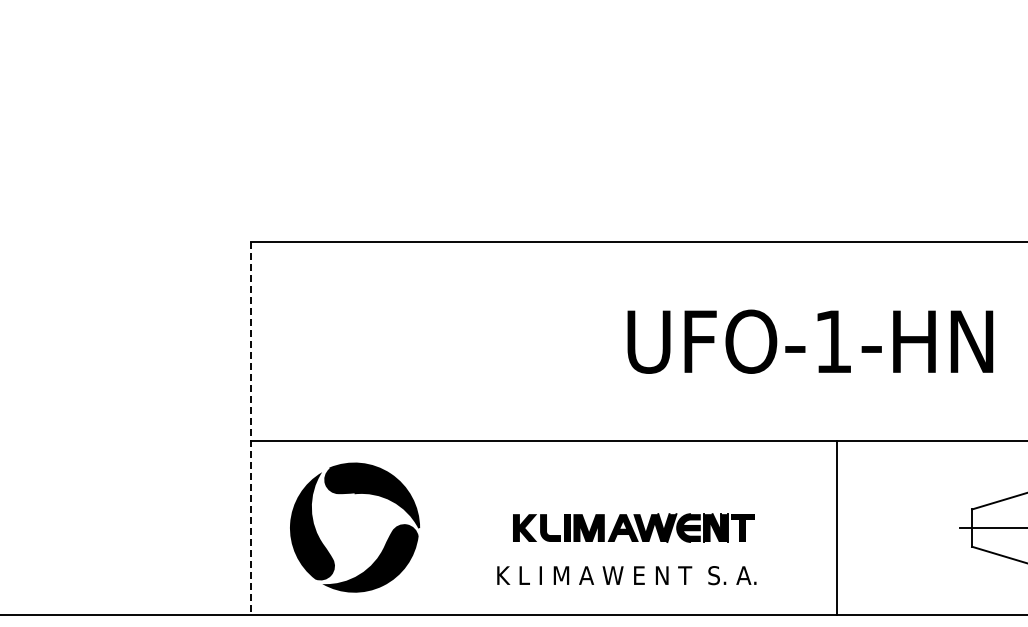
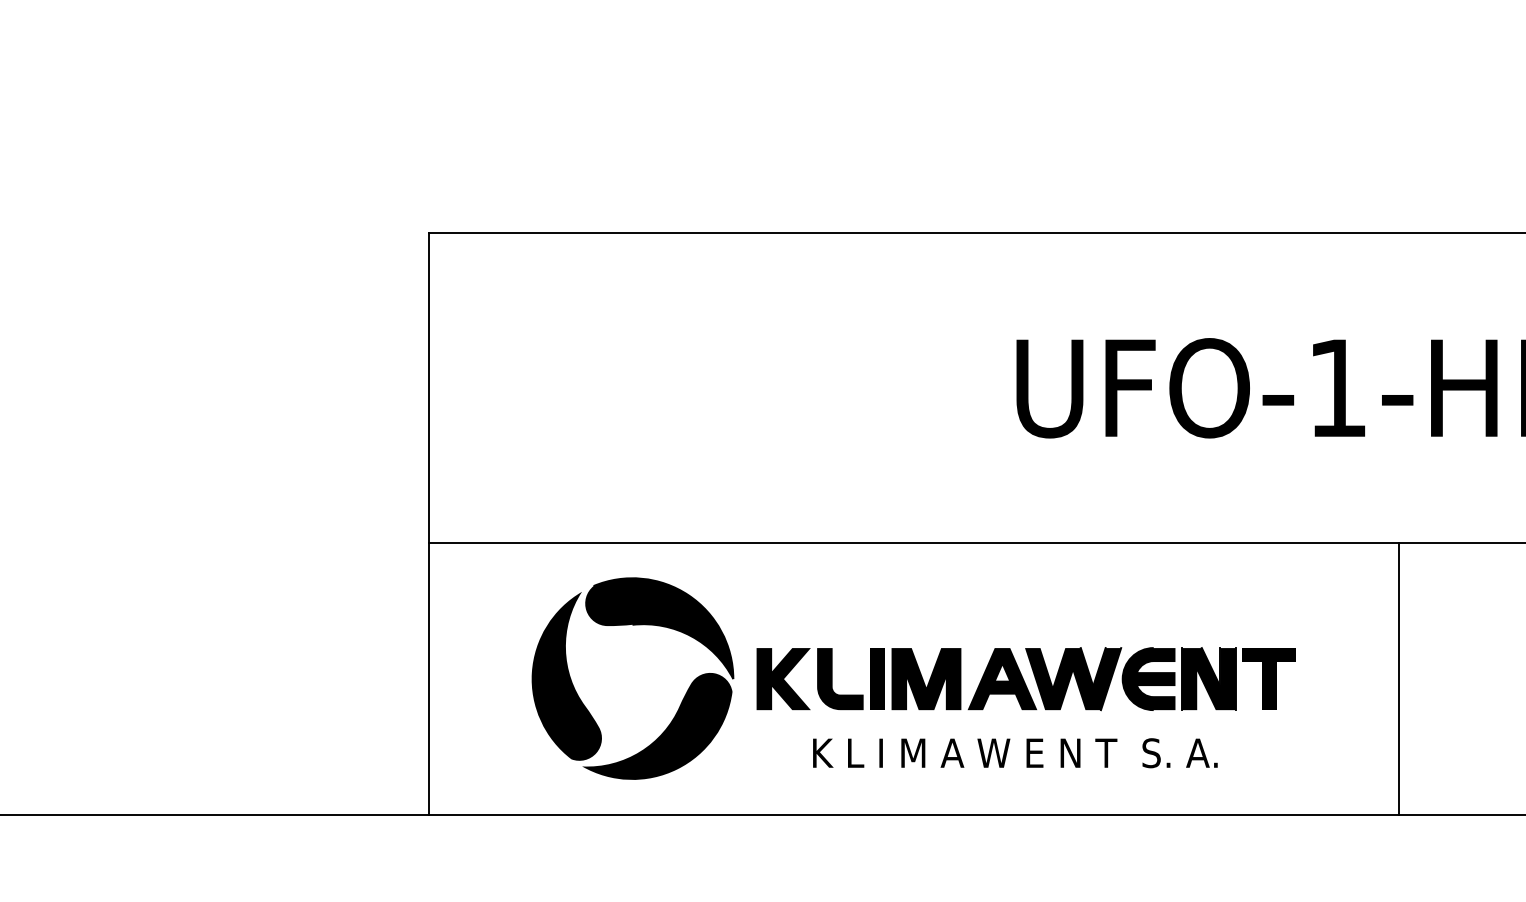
line: (251, 429) -> (429, 525), dashed -> solid
part: (355, 494) -> (633, 626), moved
part: (633, 527) -> (1025, 678), size x1.43
line: (836, 528) -> (1398, 679), moved

